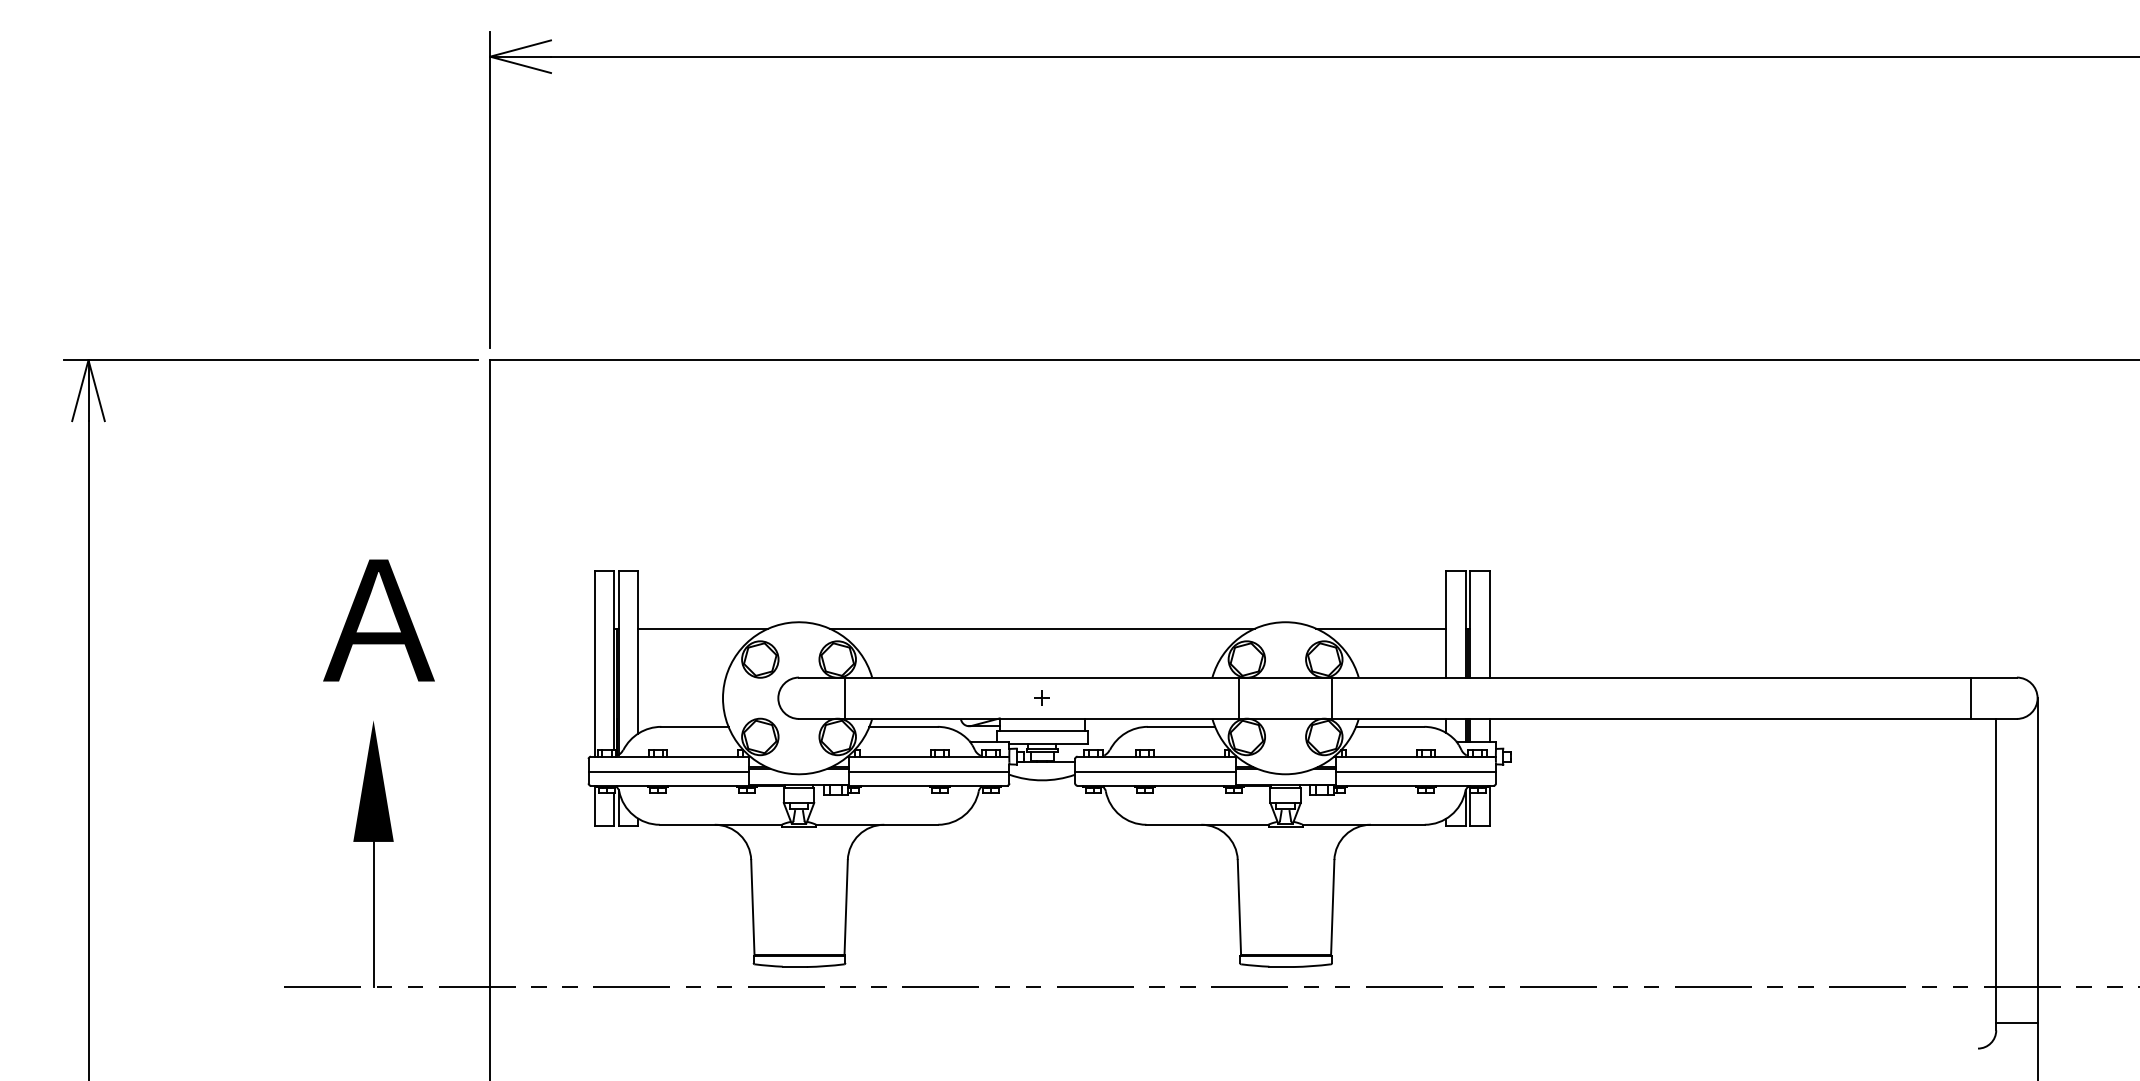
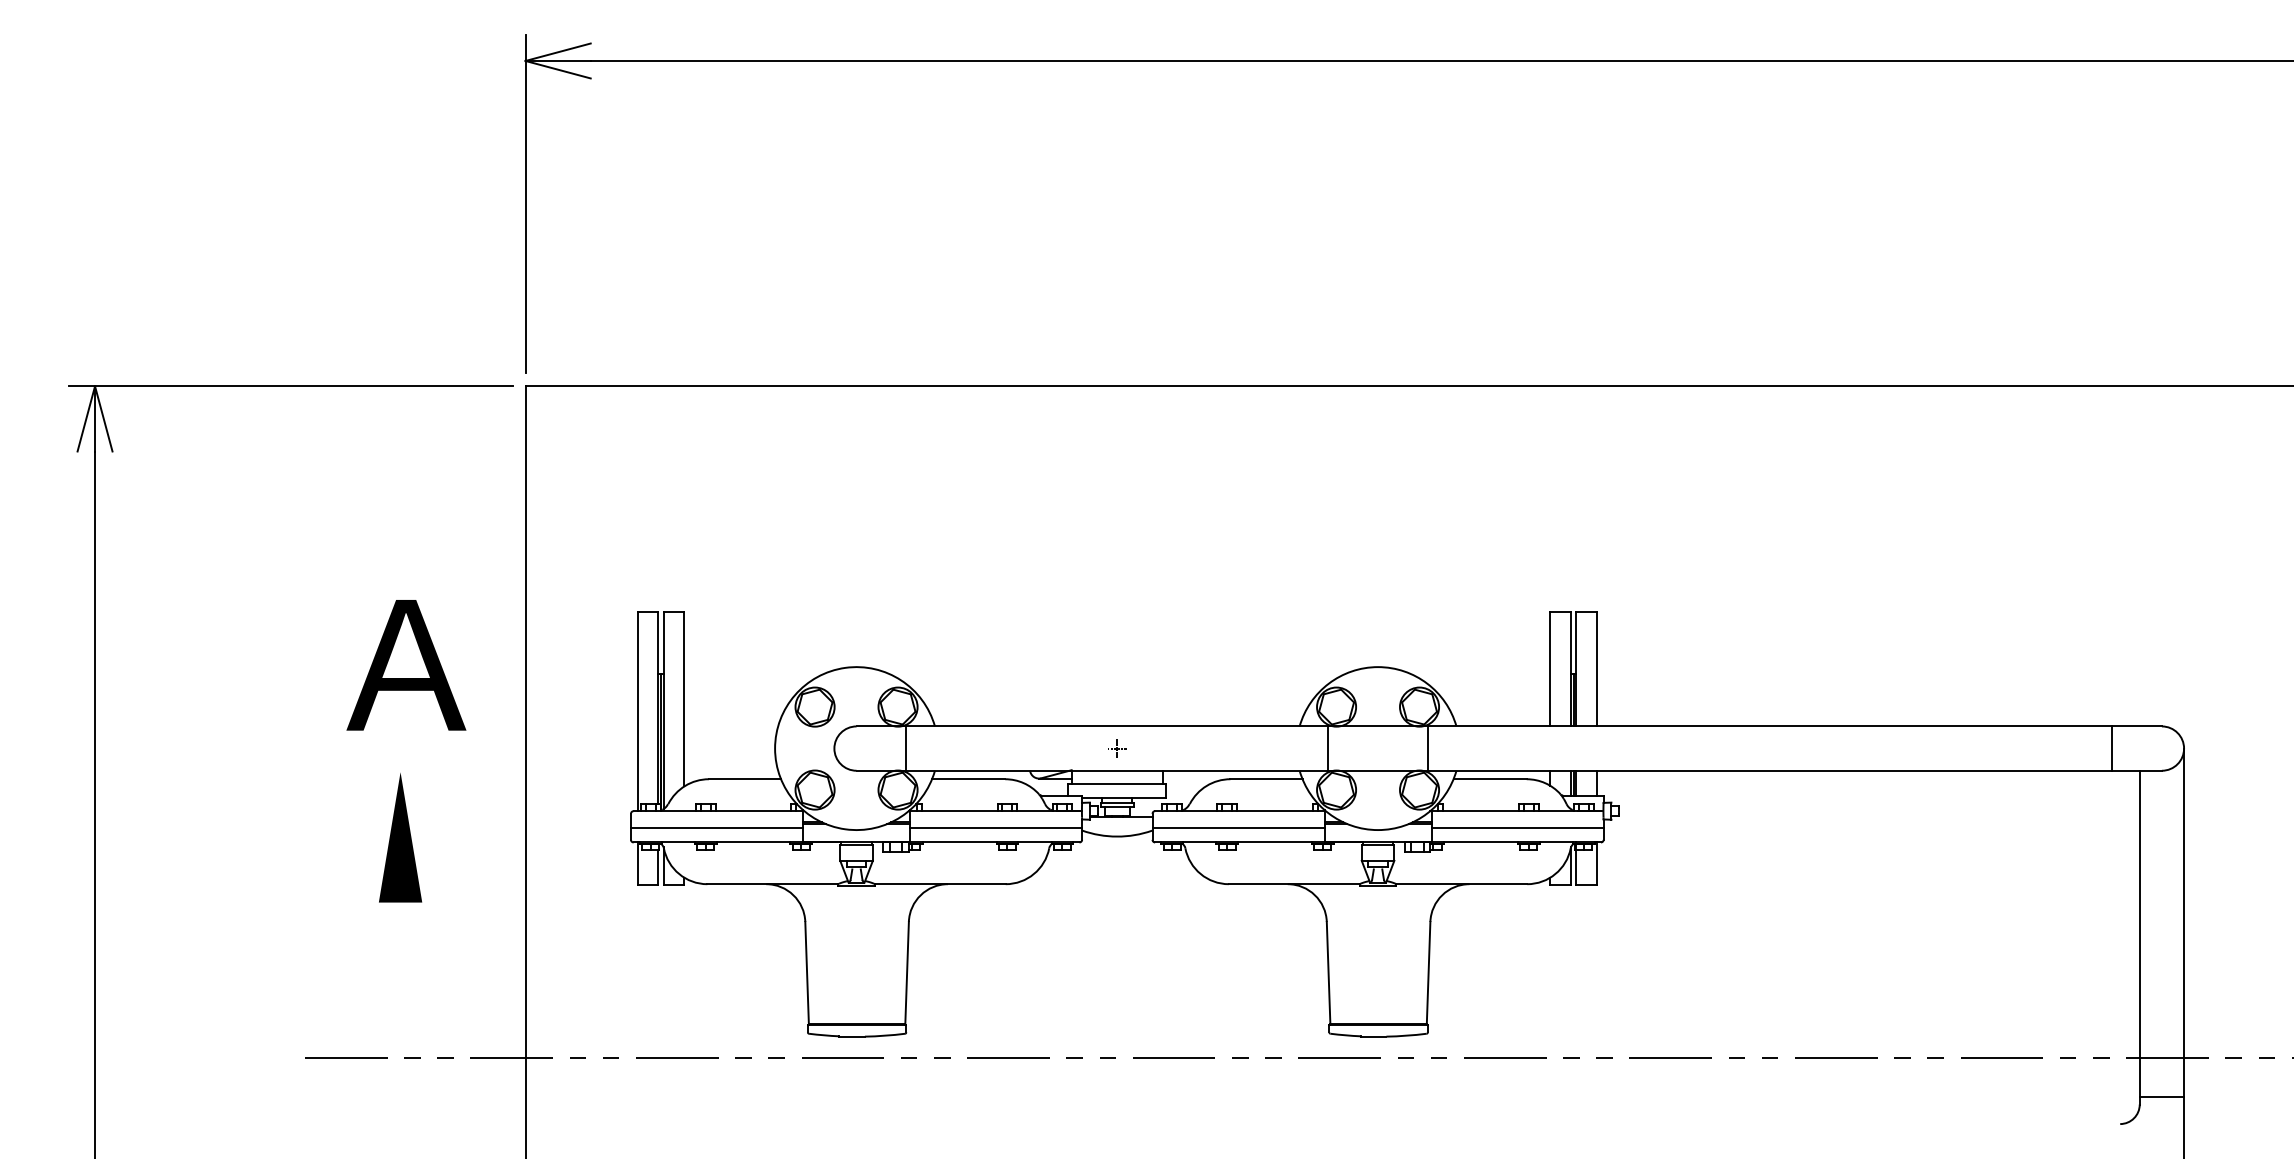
line: (703, 628) -> (754, 673), removed
line: (1041, 628) -> (1116, 673), removed
line: (1381, 628) -> (1480, 673), removed
line: (373, 914) -> (400, 980), removed

